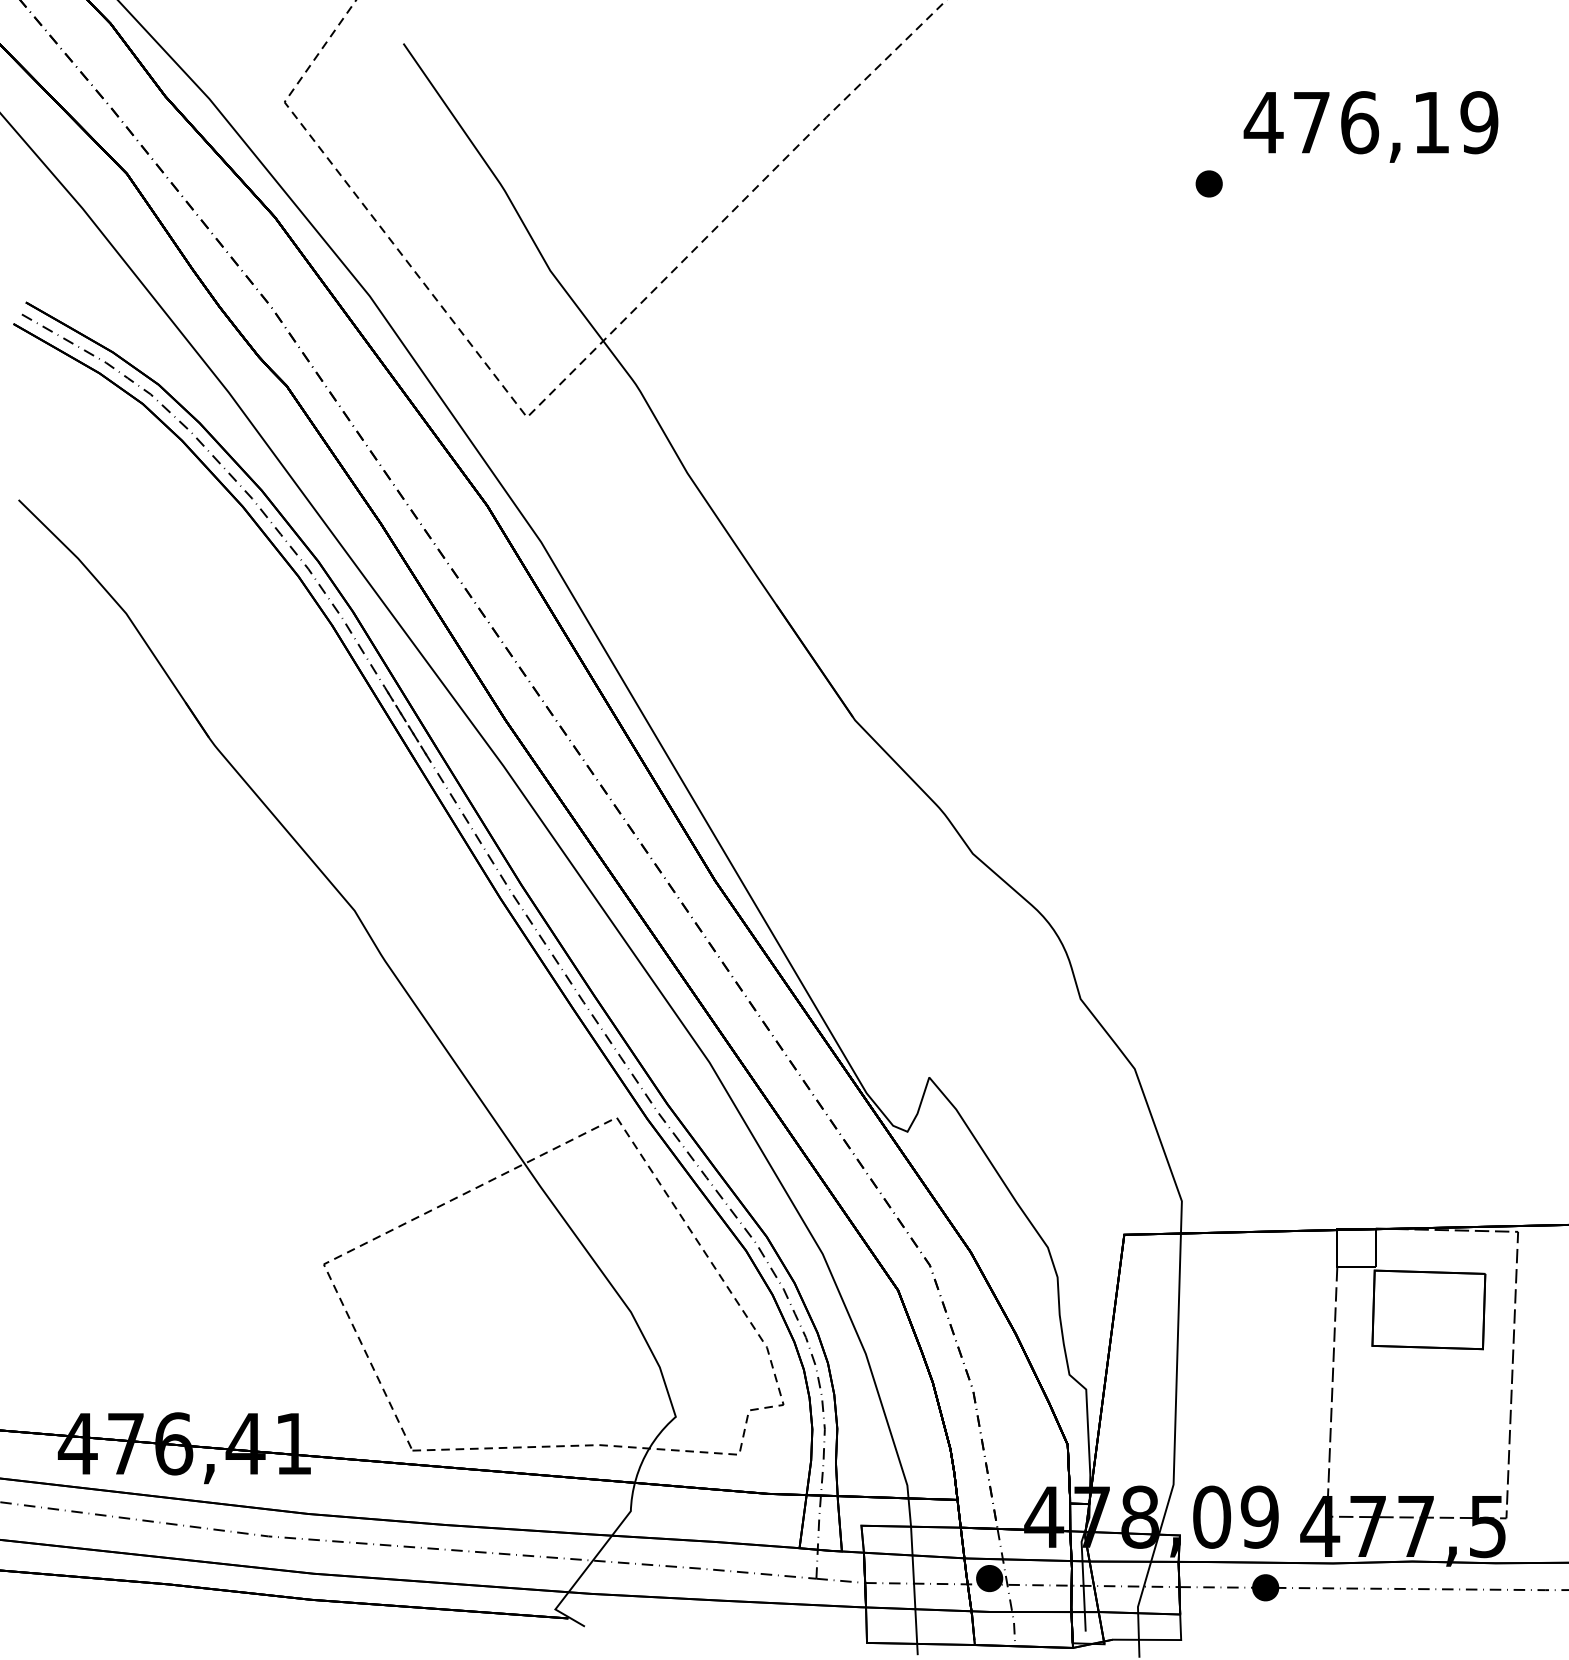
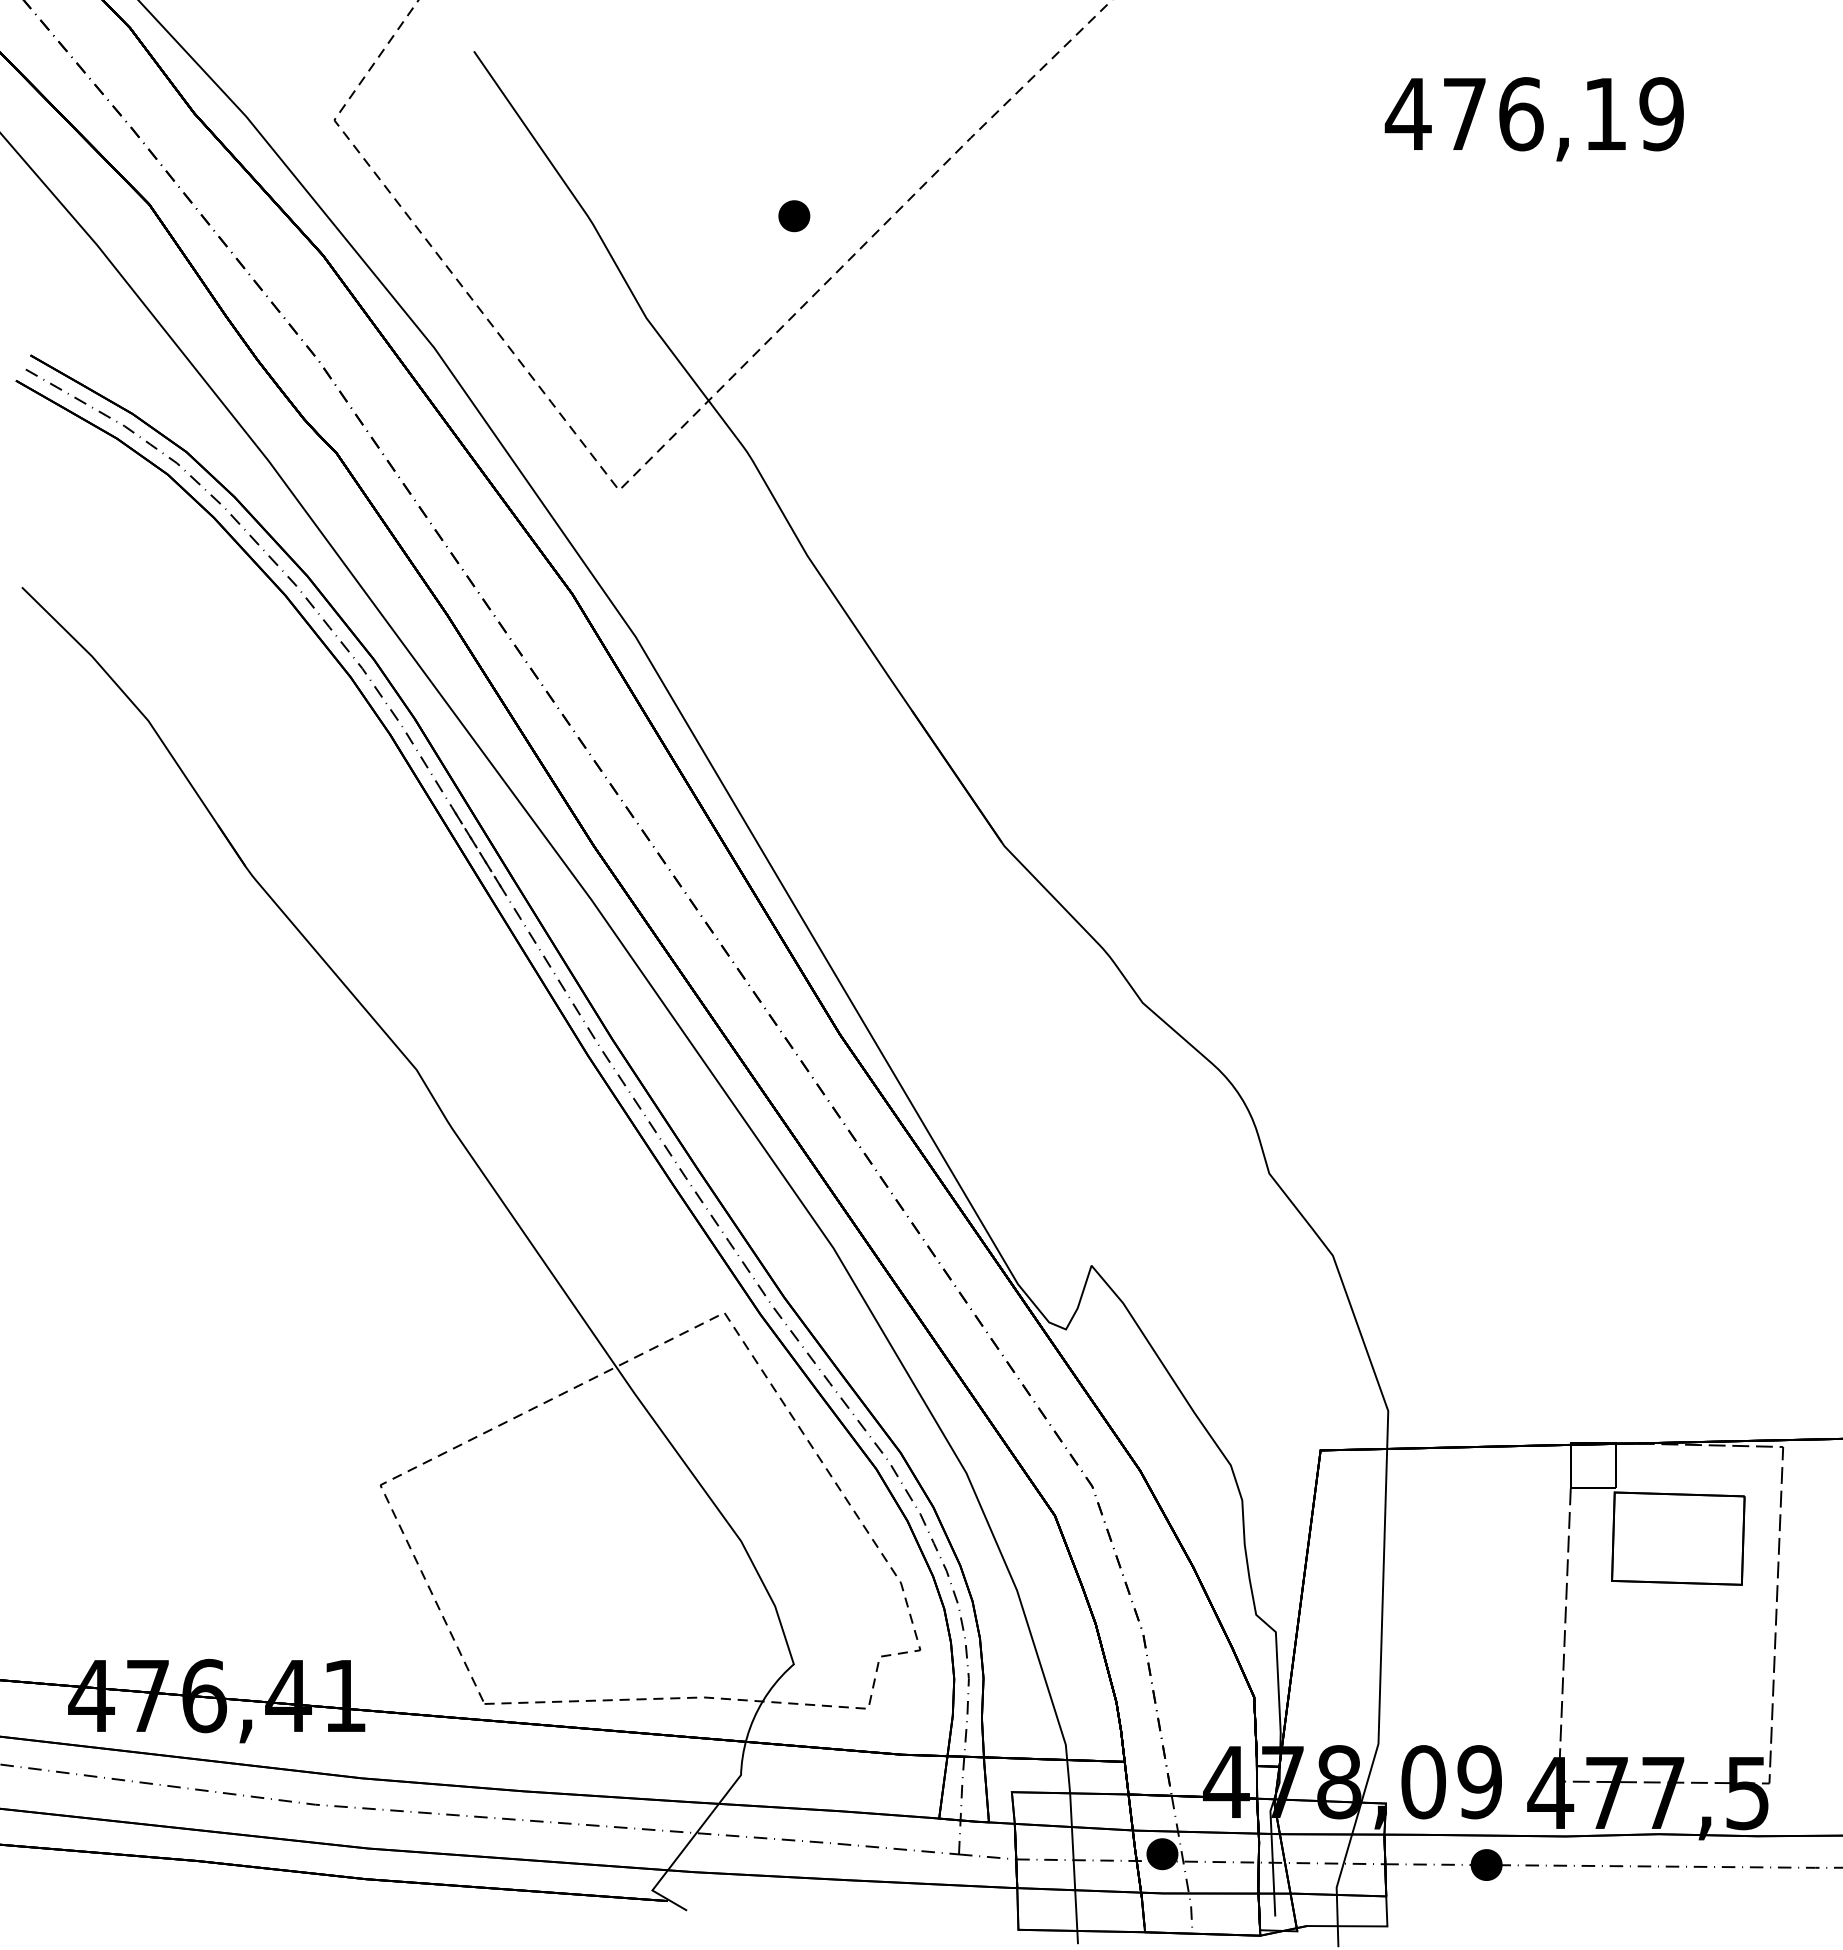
text: (1370, 127) -> (1533, 119), moved
part: (1209, 184) -> (794, 216), moved

